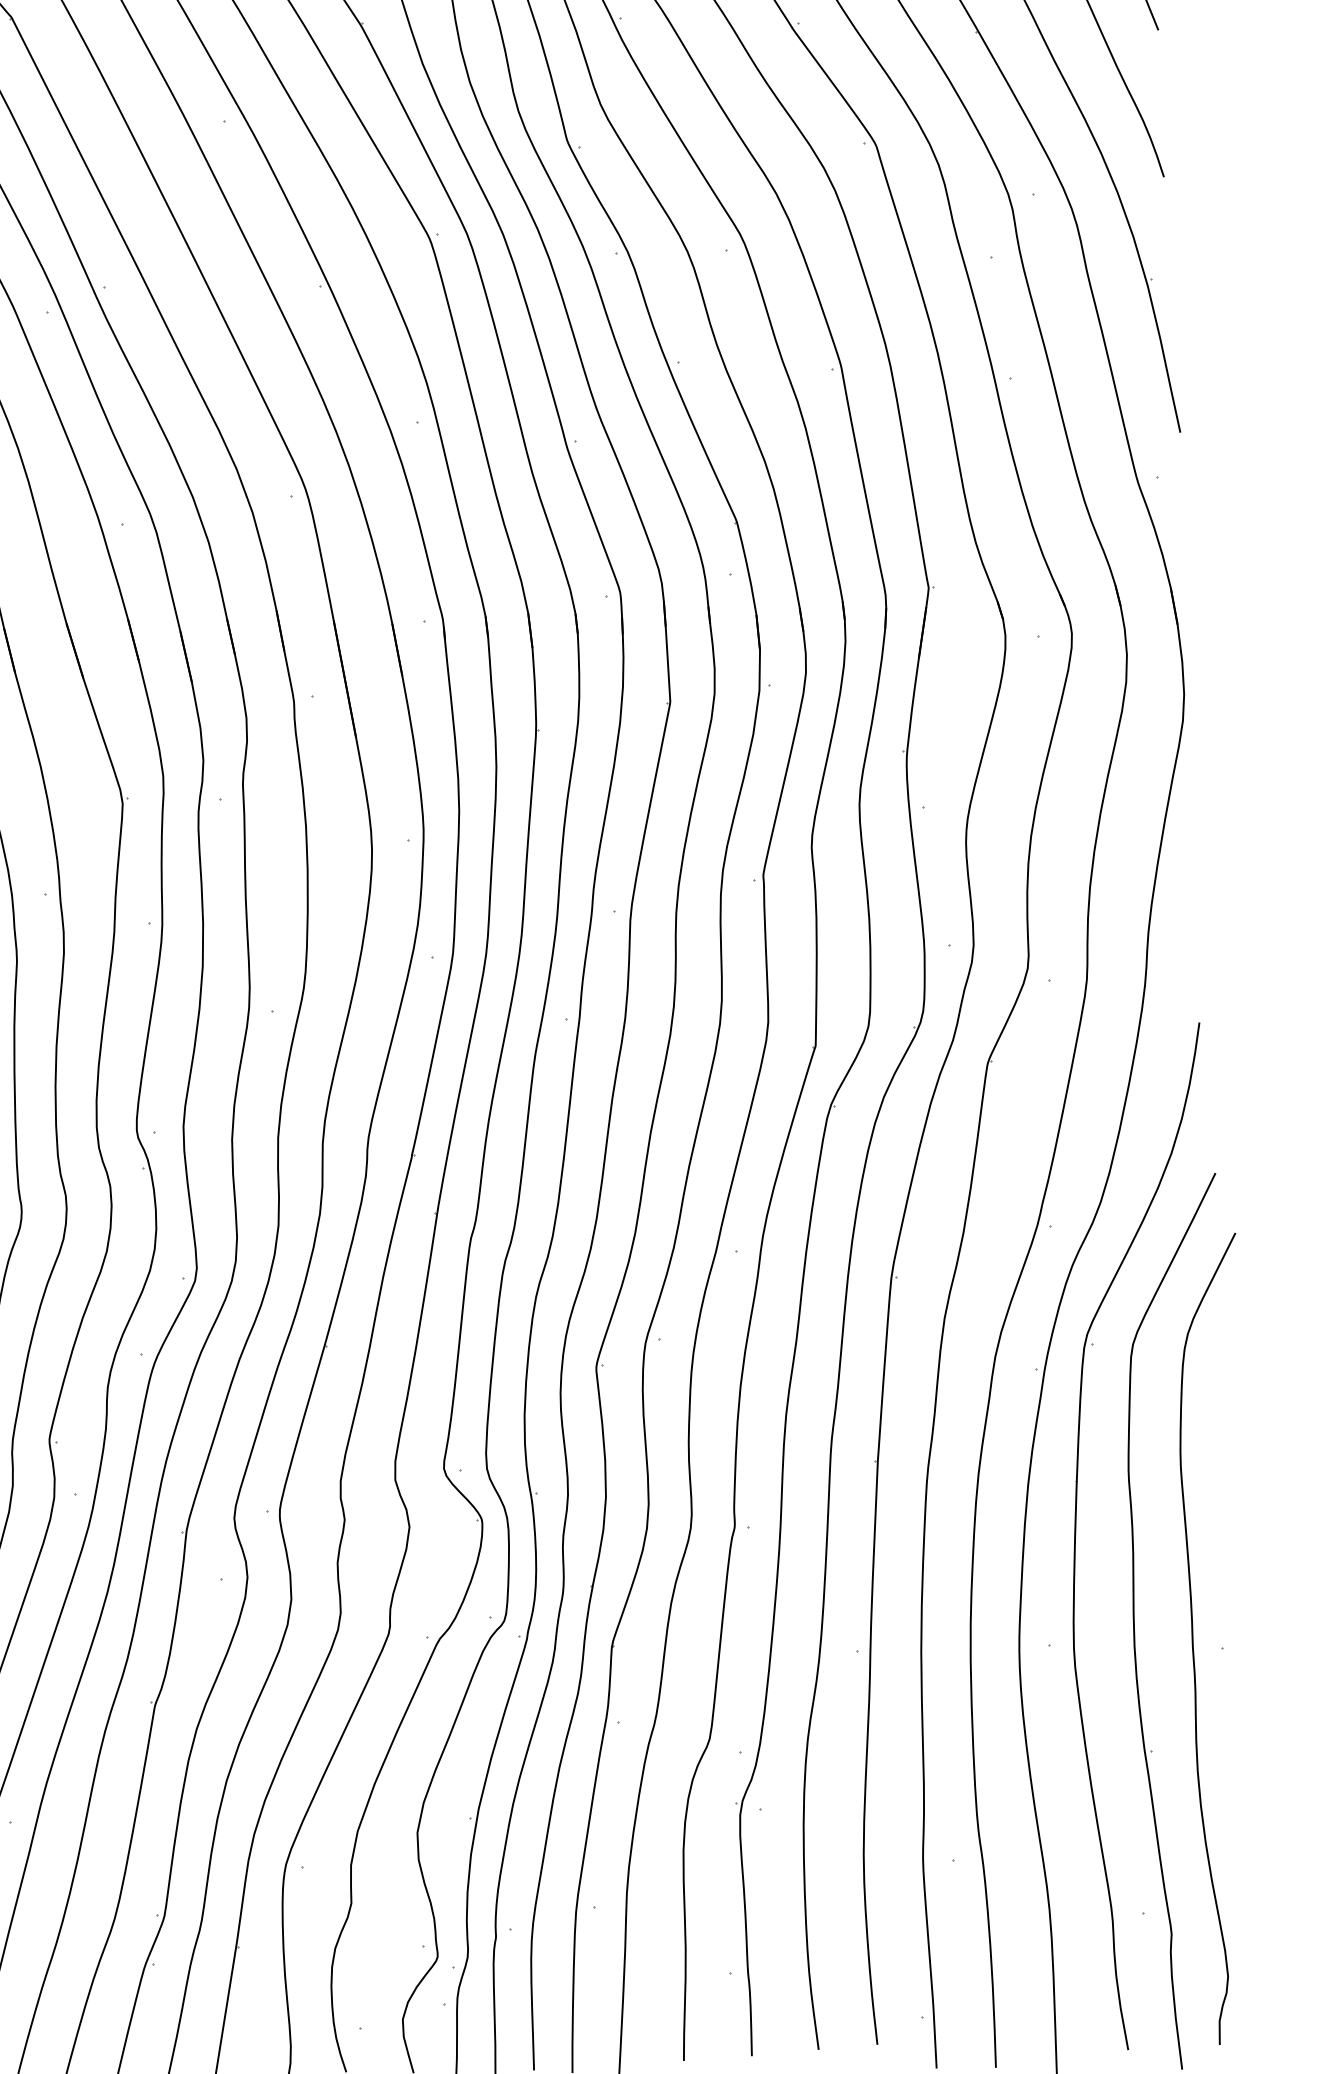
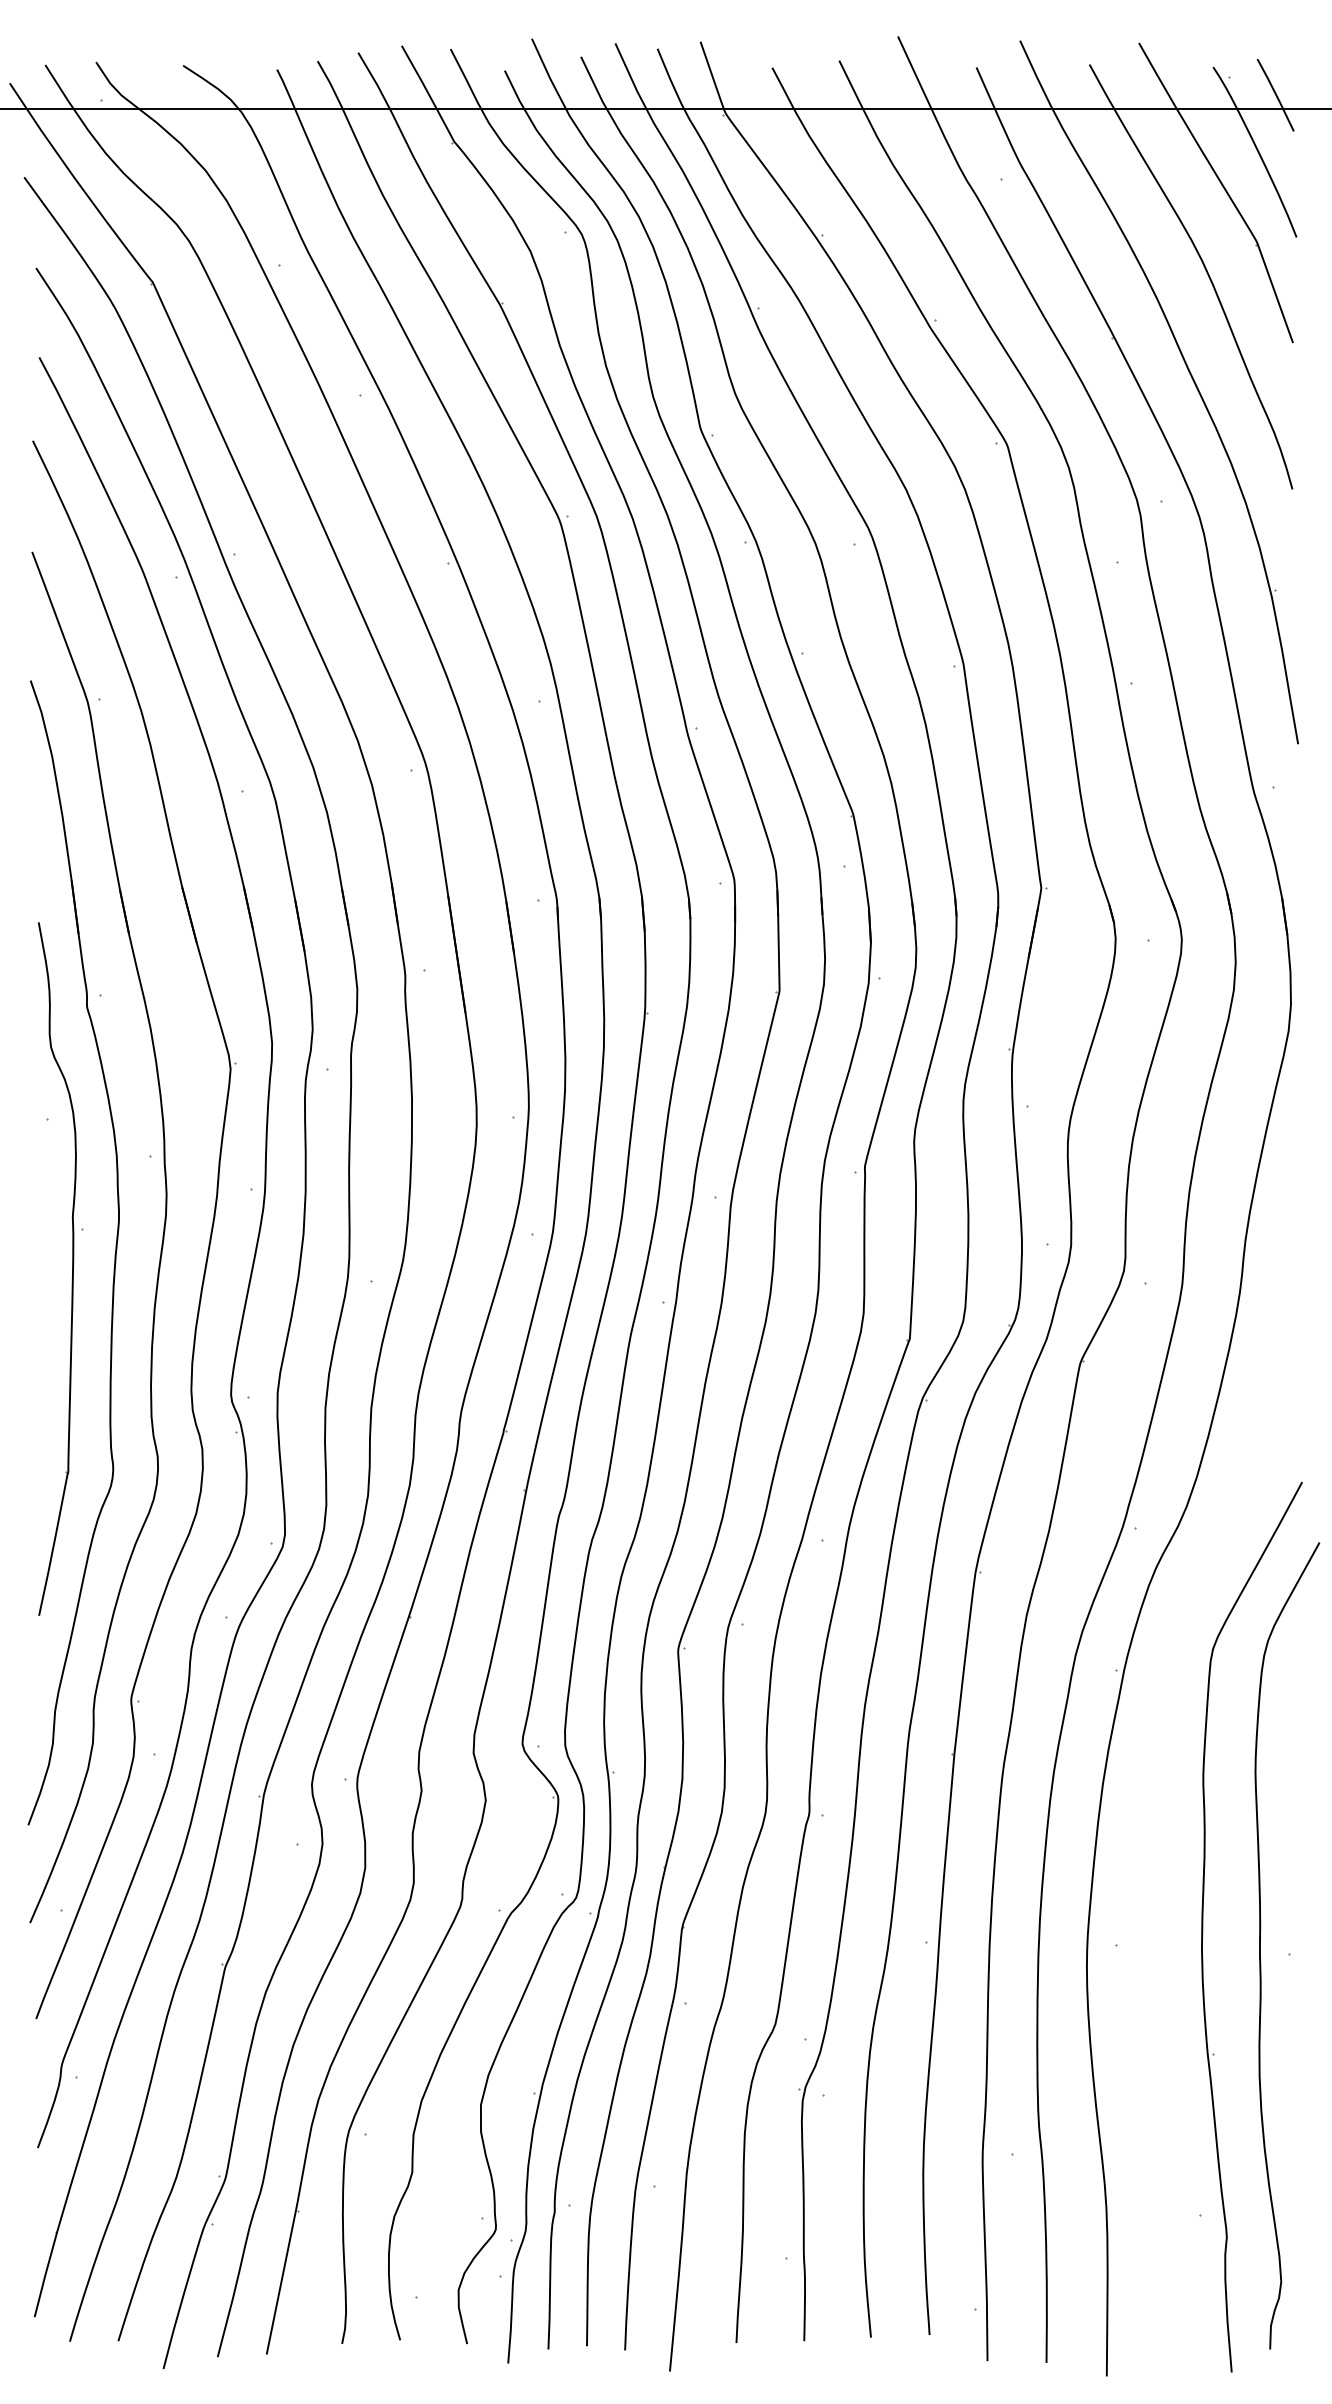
part: (1076, 1539) -> (1148, 1840), removed

